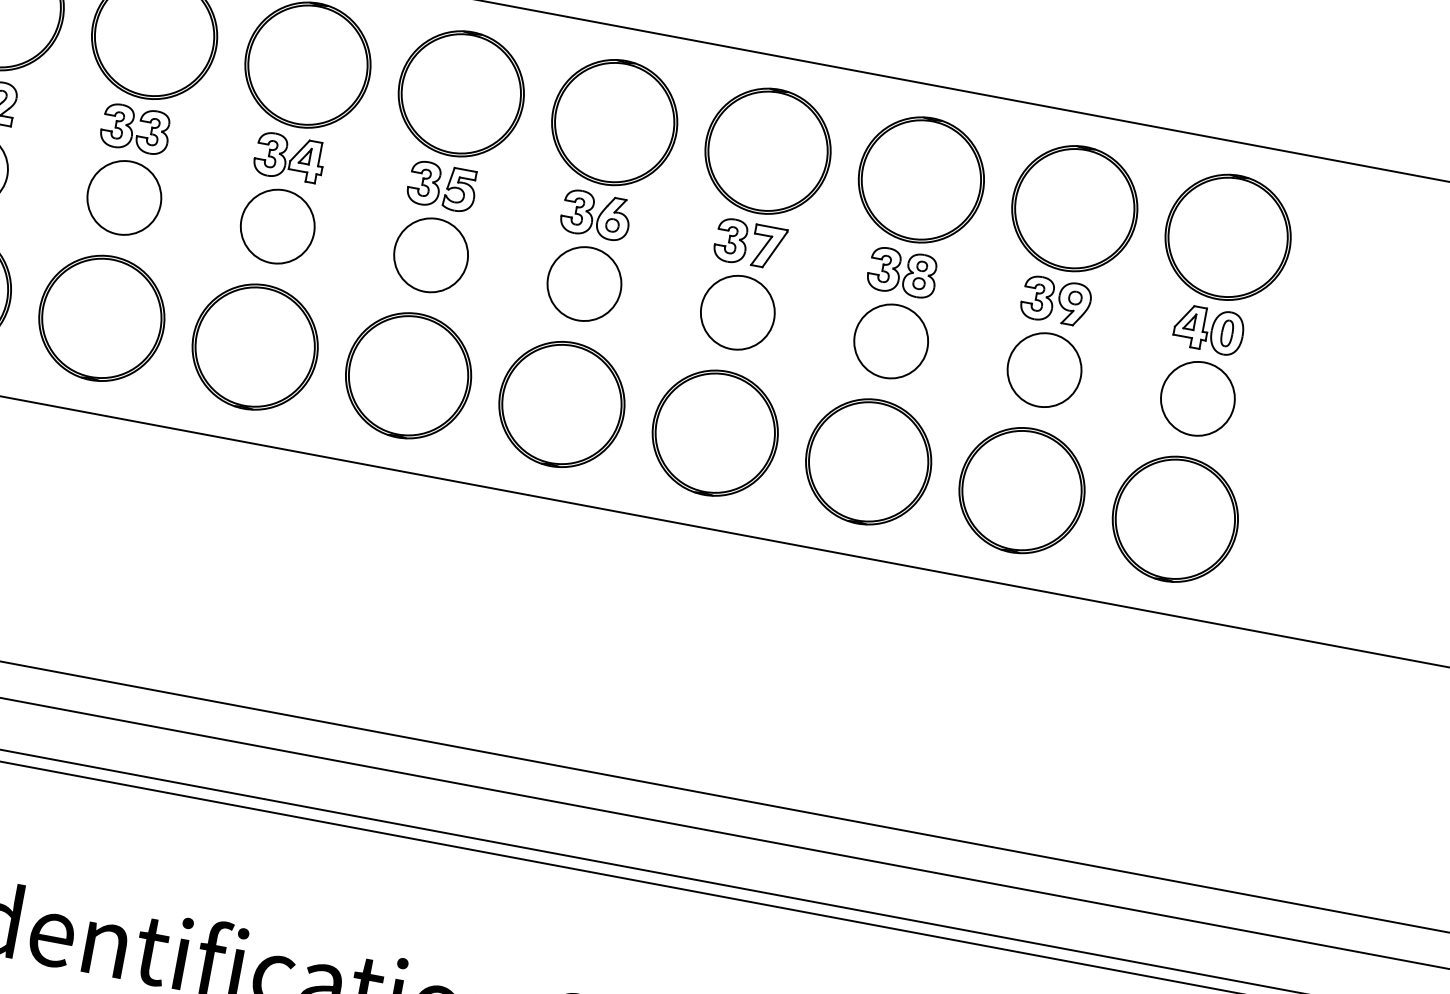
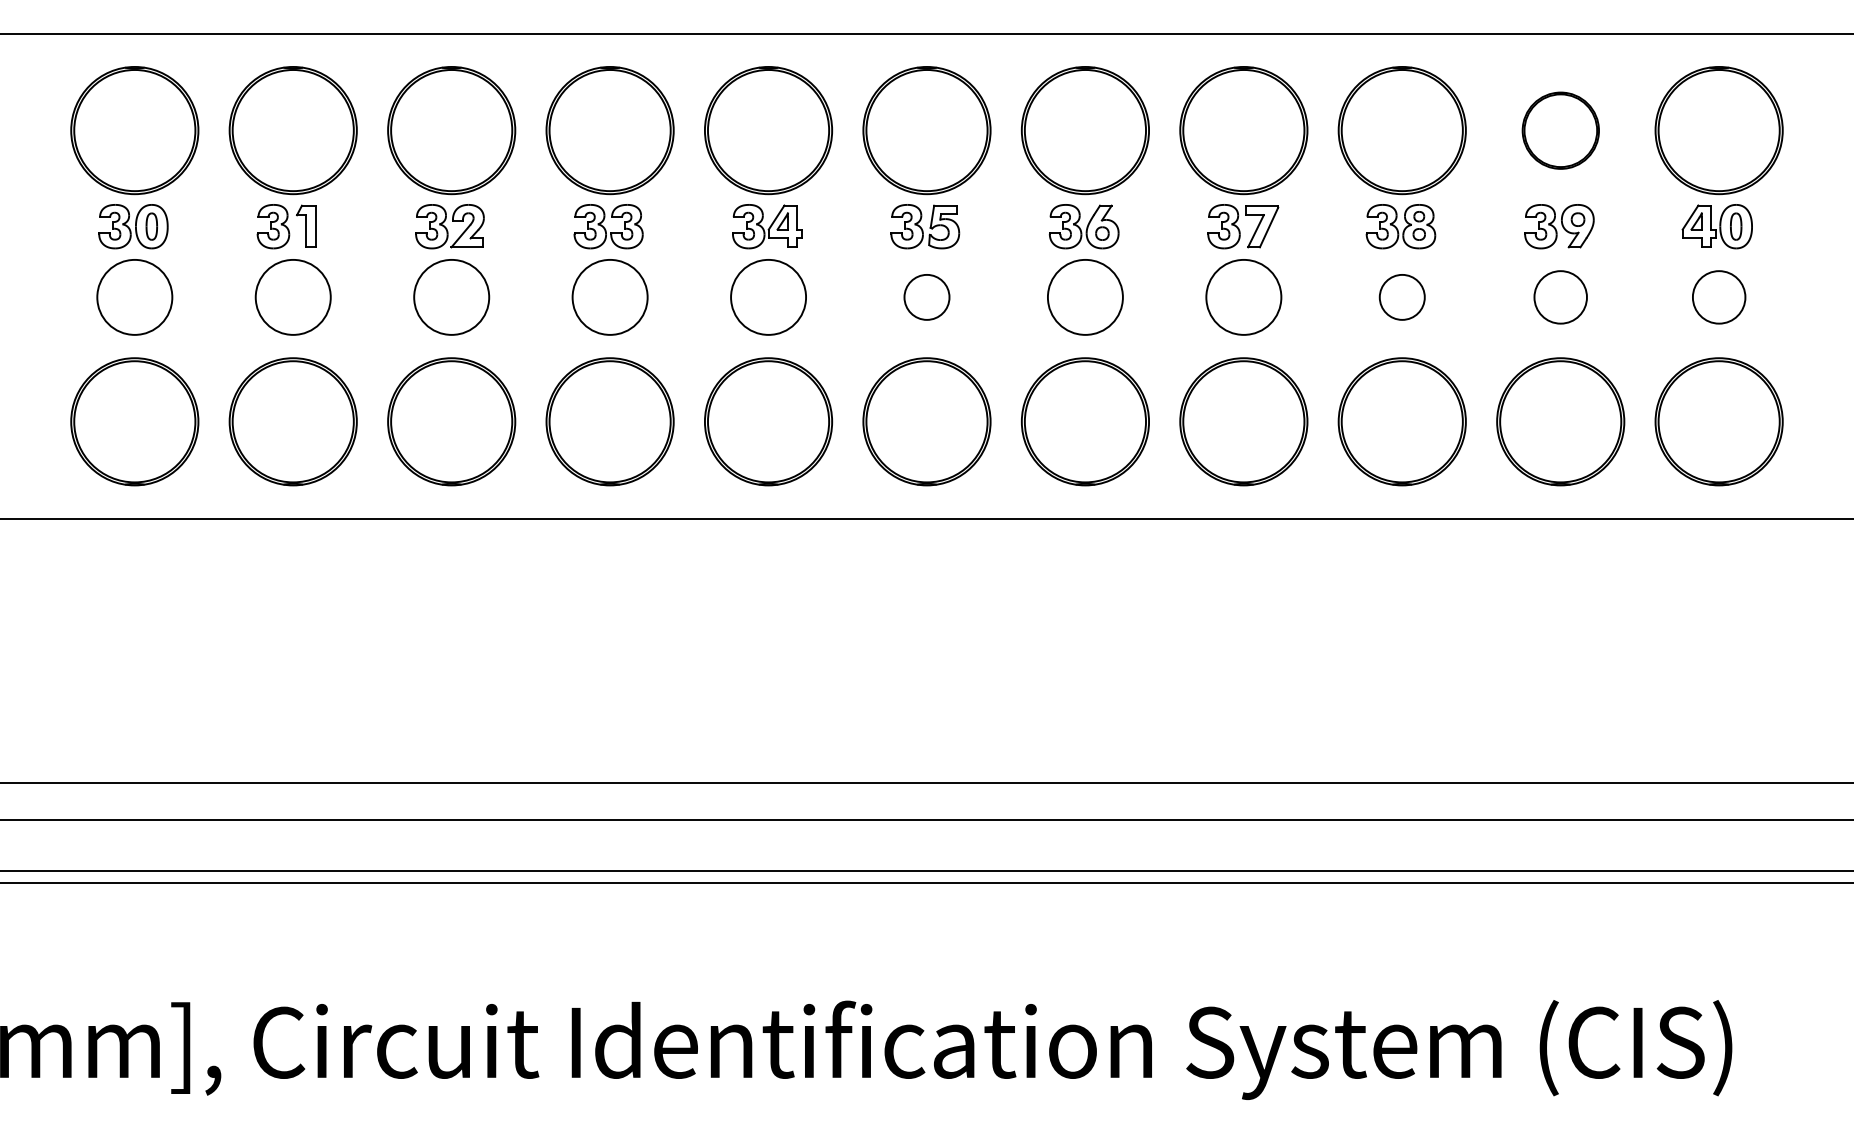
part: (1074, 208) -> (1560, 130), size x0.6
circle: (430, 254) -> (926, 296), size x0.6
circle: (890, 340) -> (1401, 296), size x0.6
circle: (1044, 369) -> (1560, 296), size x0.7
circle: (1197, 397) -> (1718, 296), size x0.7

